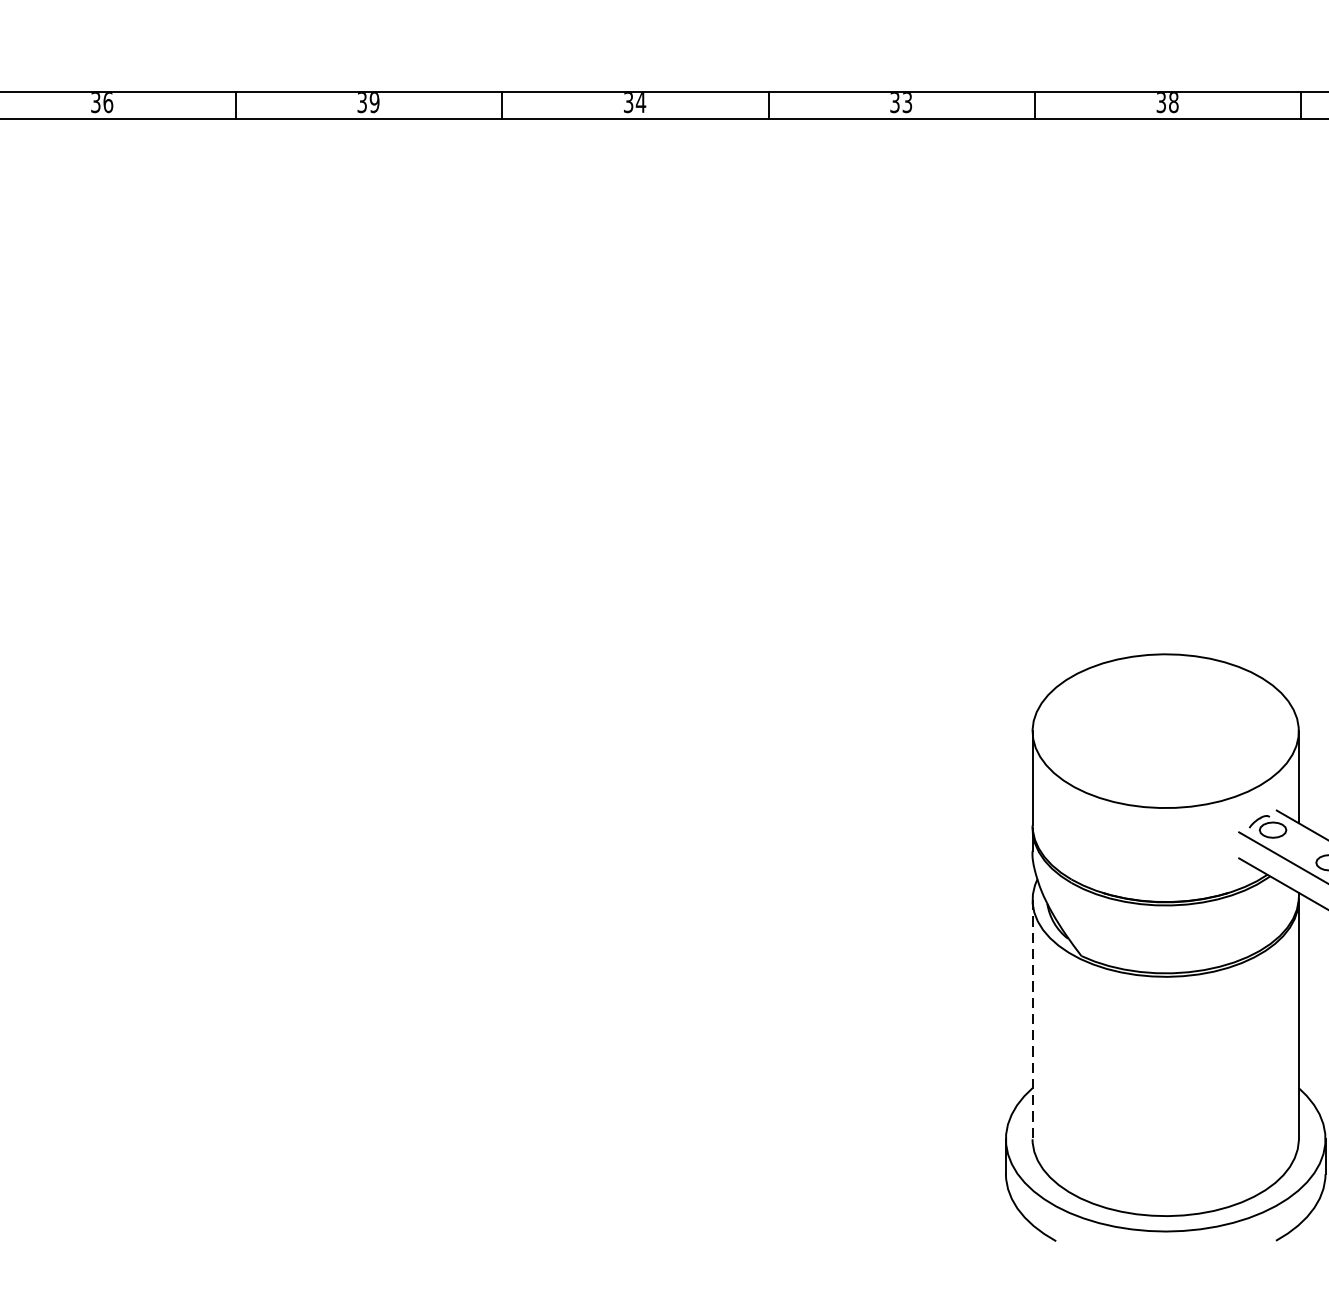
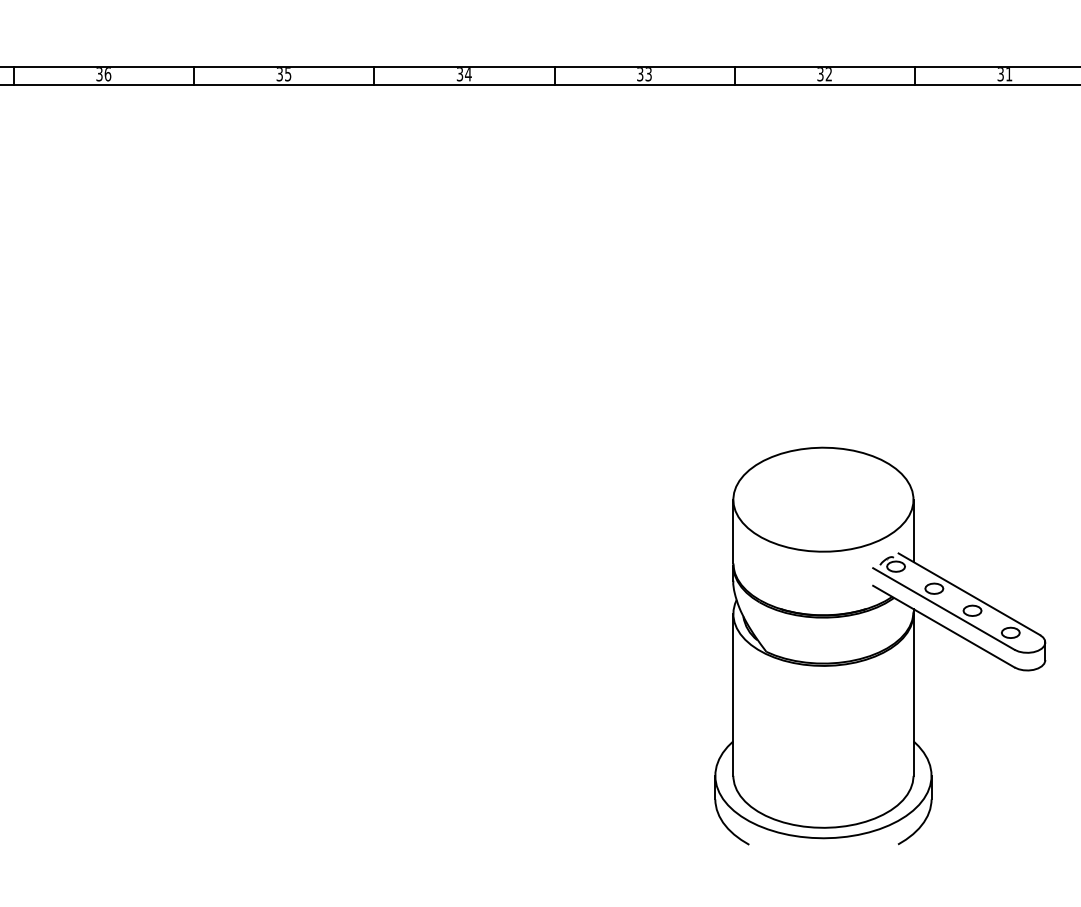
text: (373, 102) -> (287, 74), 39 -> 35
text: (1173, 102) -> (828, 74), 38 -> 32
line: (1032, 1019) -> (733, 694), dashed -> solid

